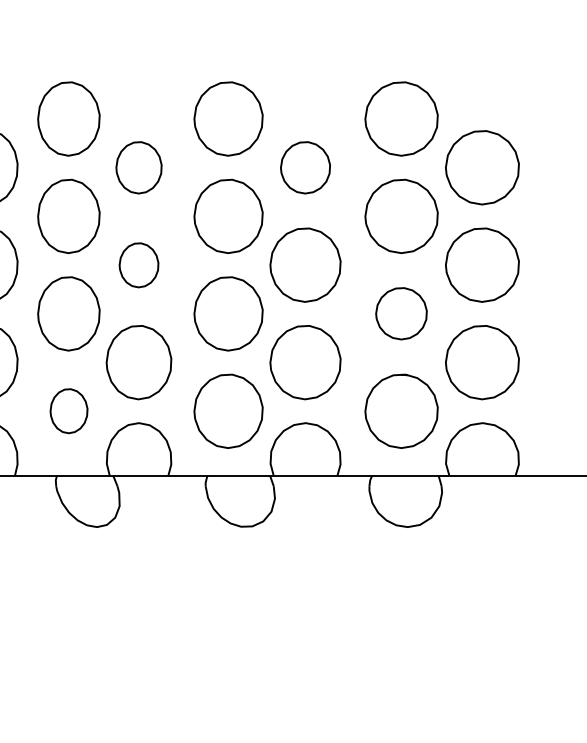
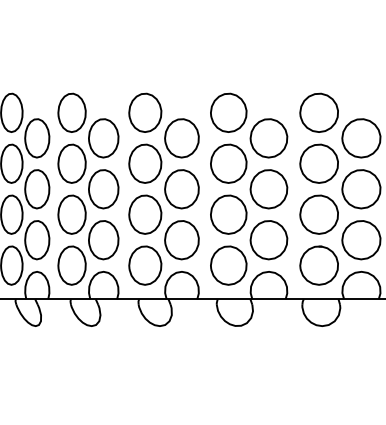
part: (138, 167) -> (181, 138), size x1.43
part: (304, 167) -> (268, 138), size x1.43
part: (138, 265) -> (181, 189), size x1.67
part: (400, 313) -> (318, 214), size x1.43
part: (69, 411) -> (145, 265), size x1.67

